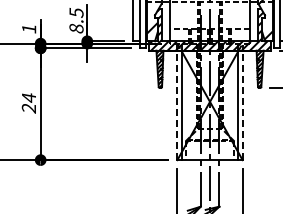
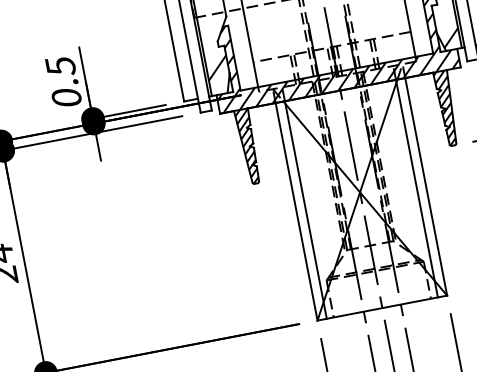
text: (76, 28) -> (66, 97), 8.5 -> 0.5
line: (177, 105) -> (296, 212), dashed -> solid
line: (242, 105) -> (425, 187), dashed -> solid

